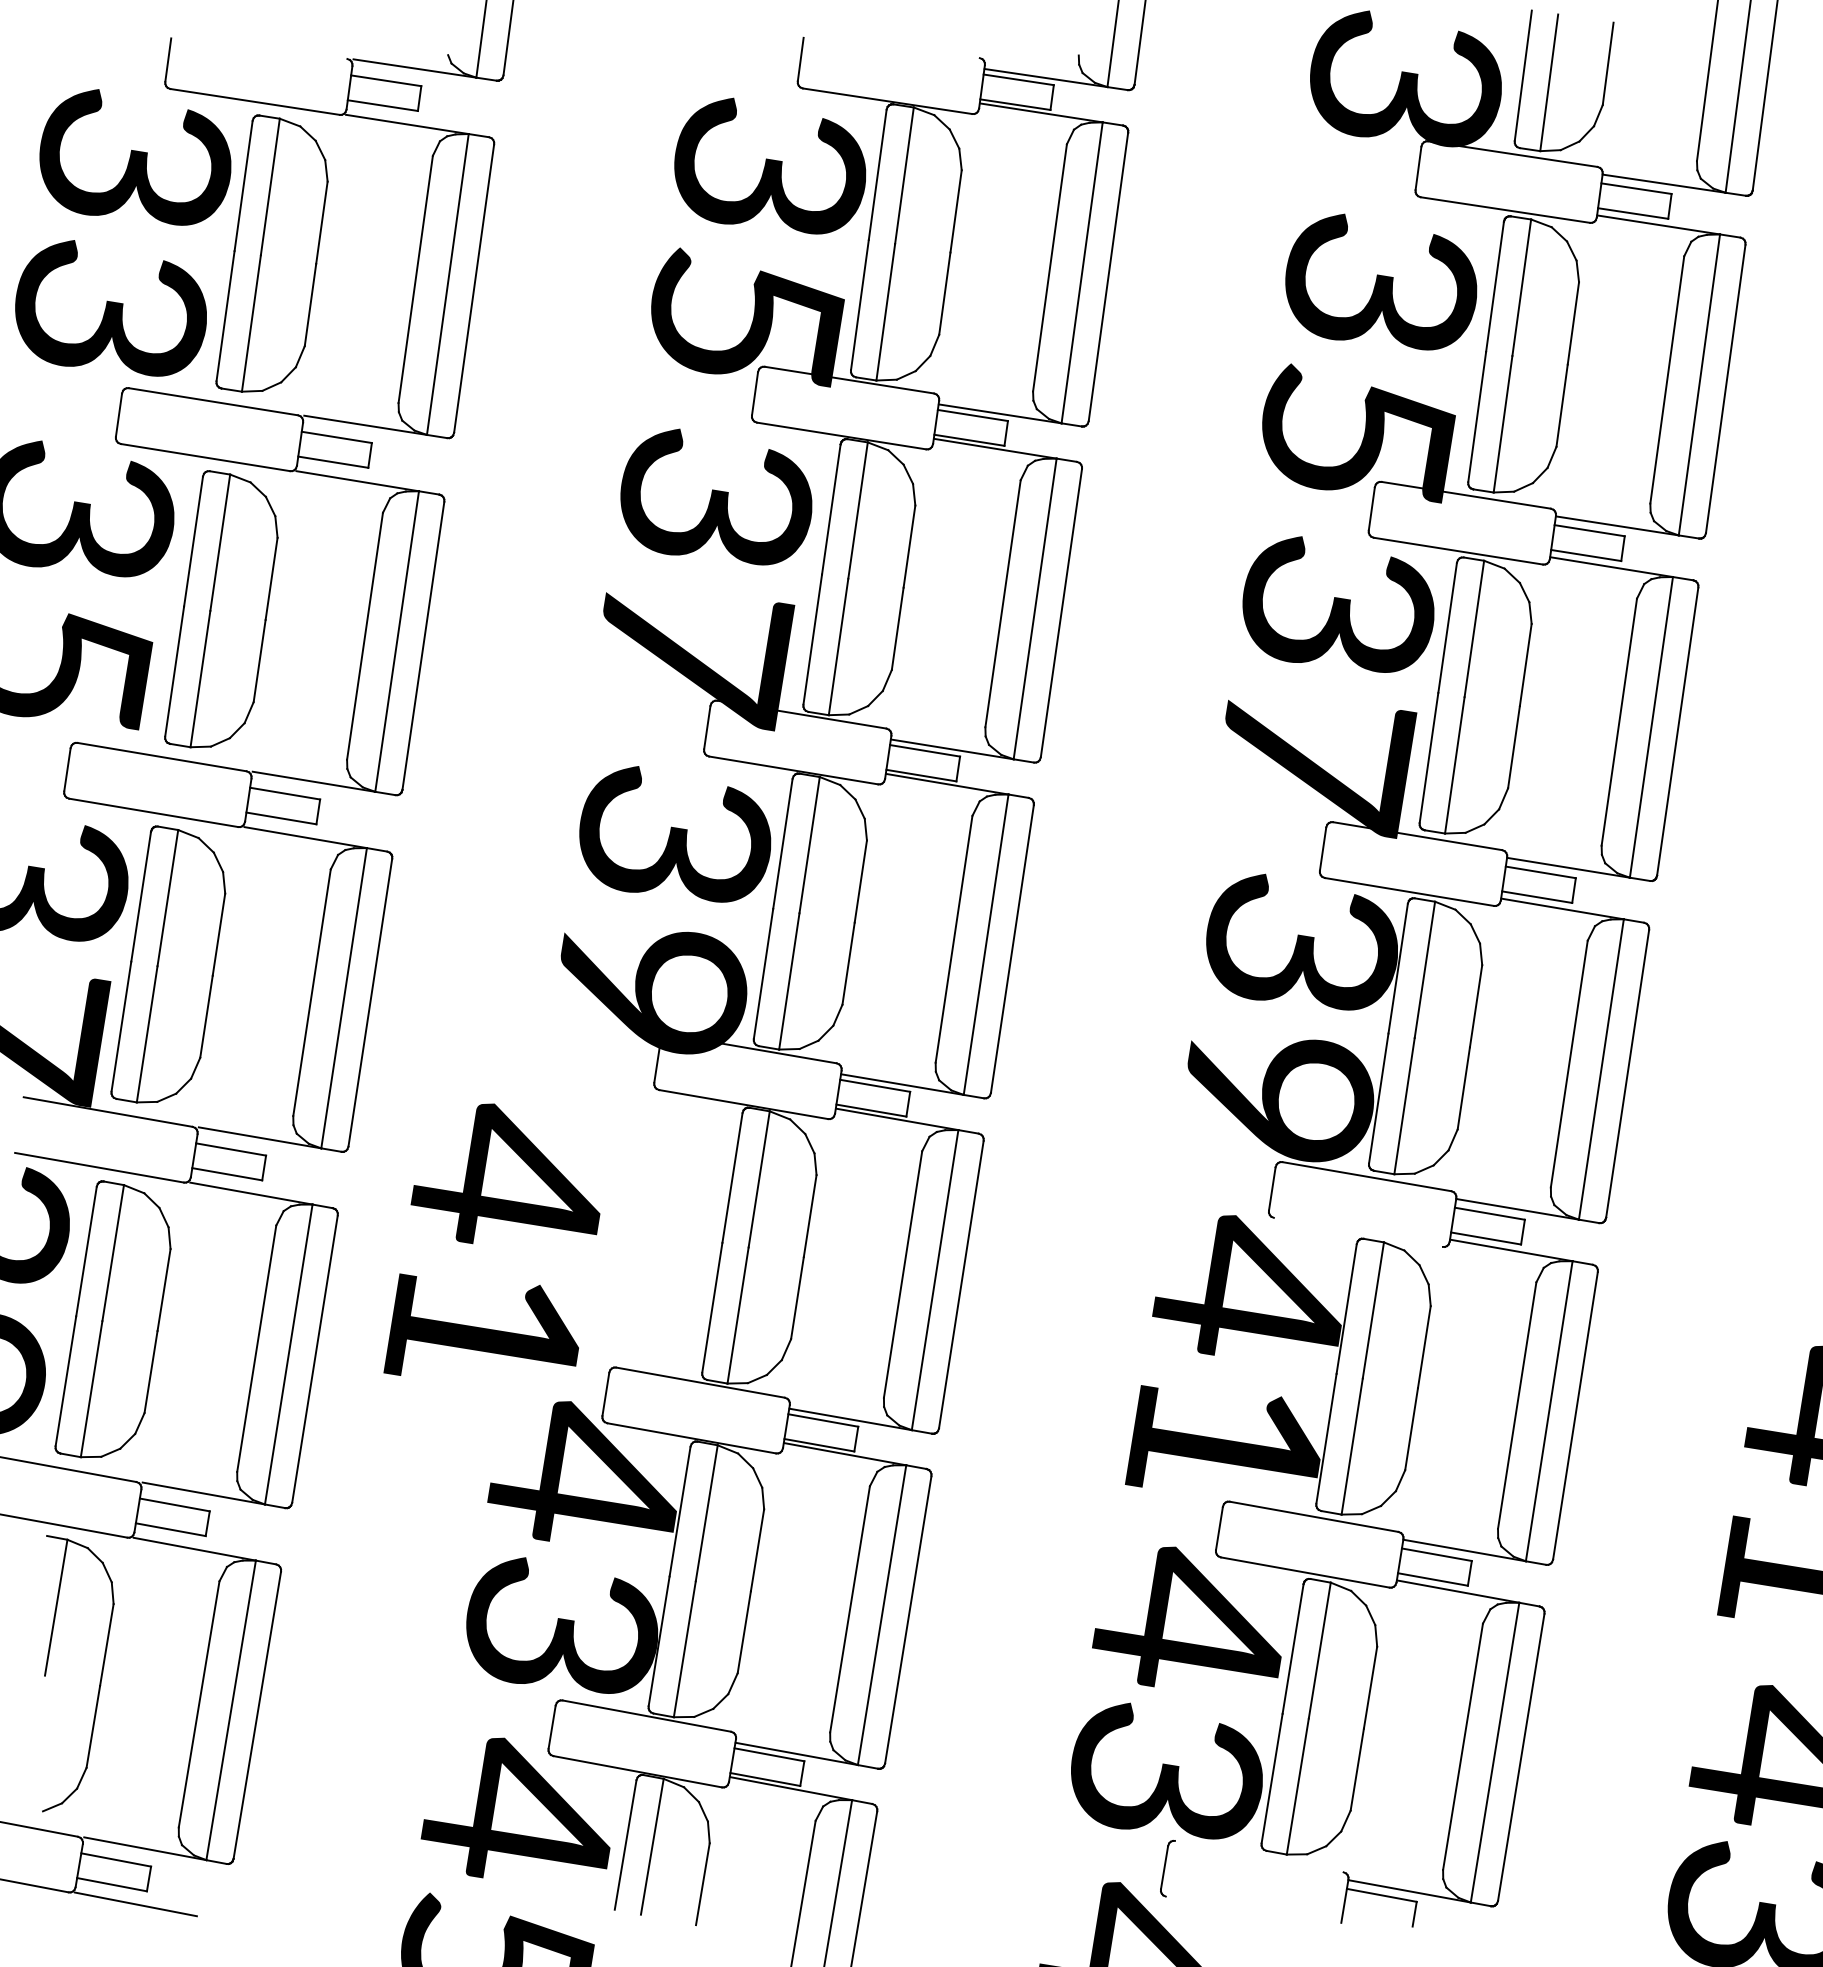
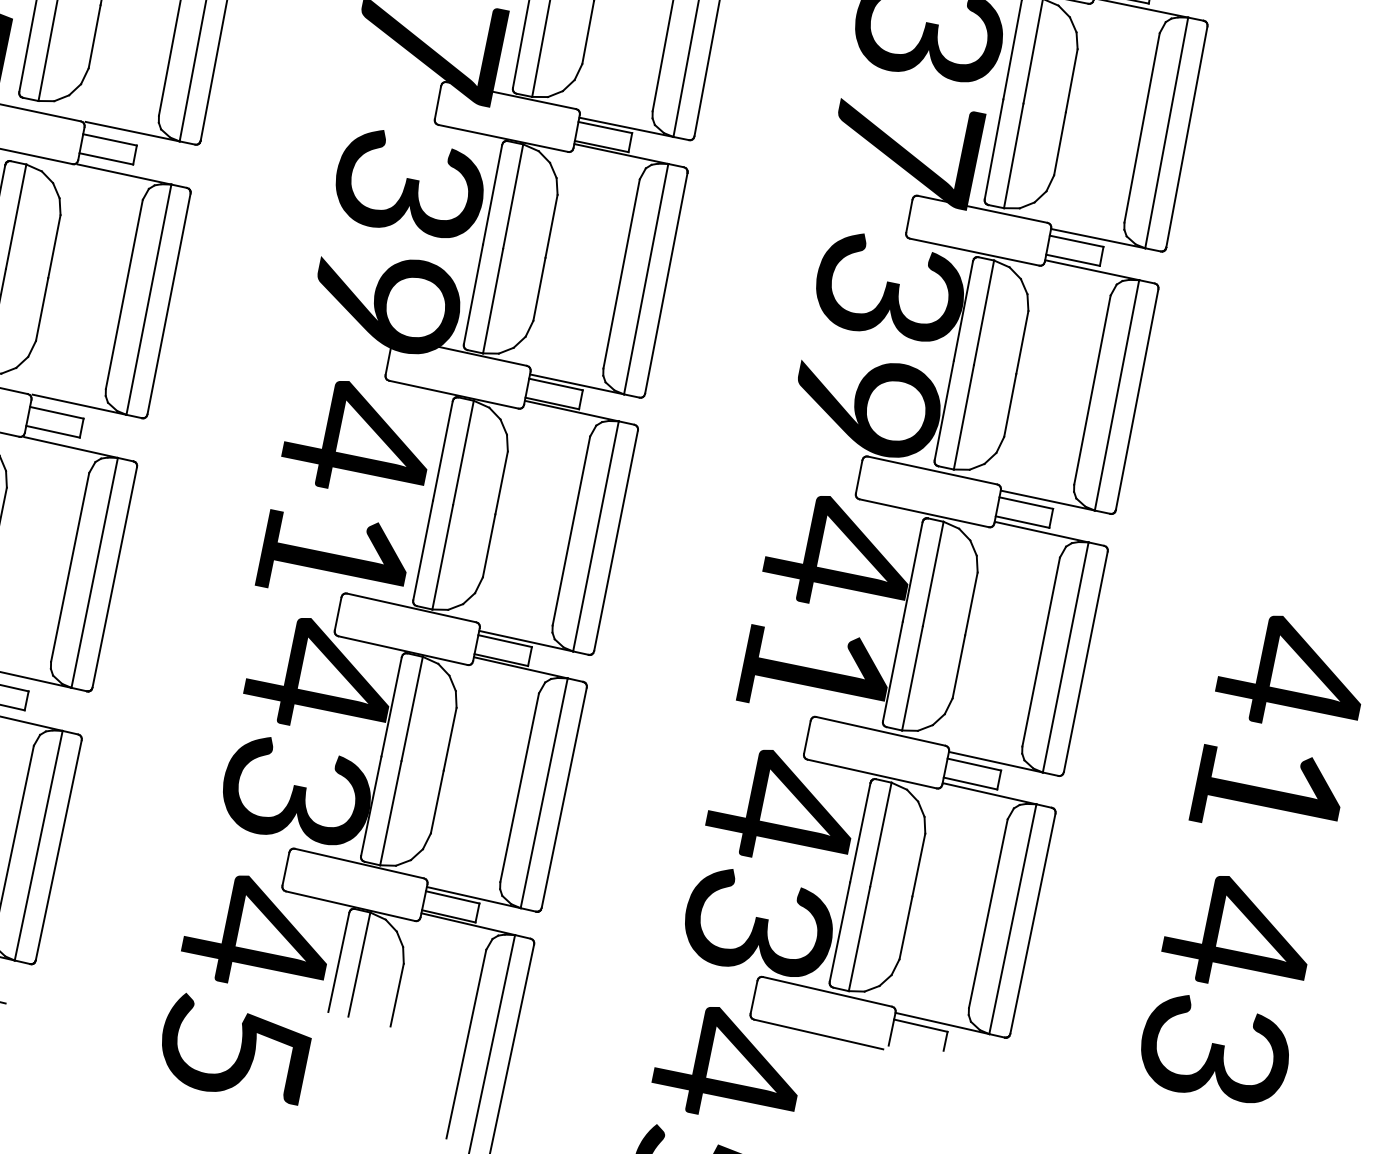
line: (1357, 1231) -> (923, 512), added
text: (491, 1239) -> (342, 485), moved
line: (1258, 1856) -> (826, 991), added
line: (1249, 1911) -> (818, 1033), added

